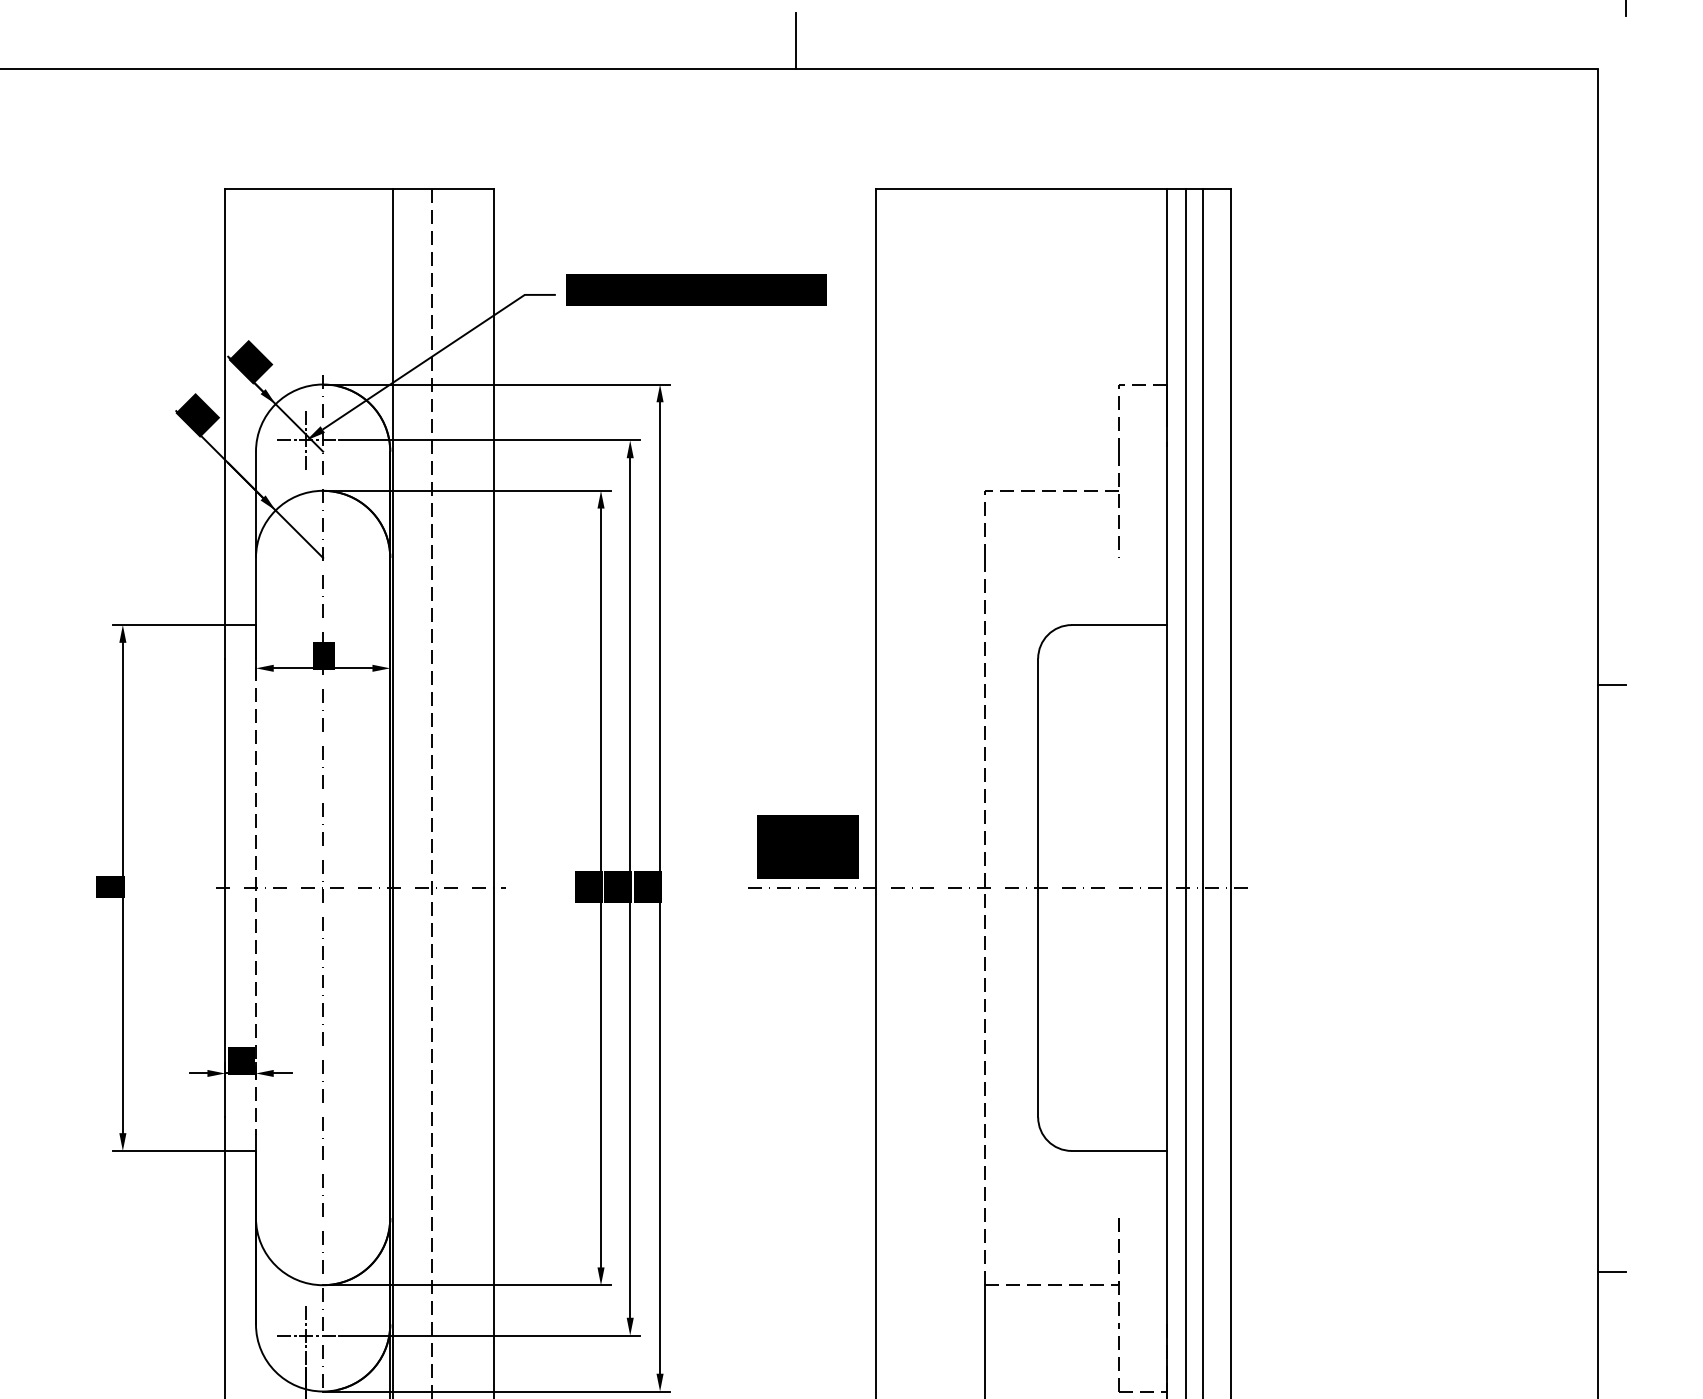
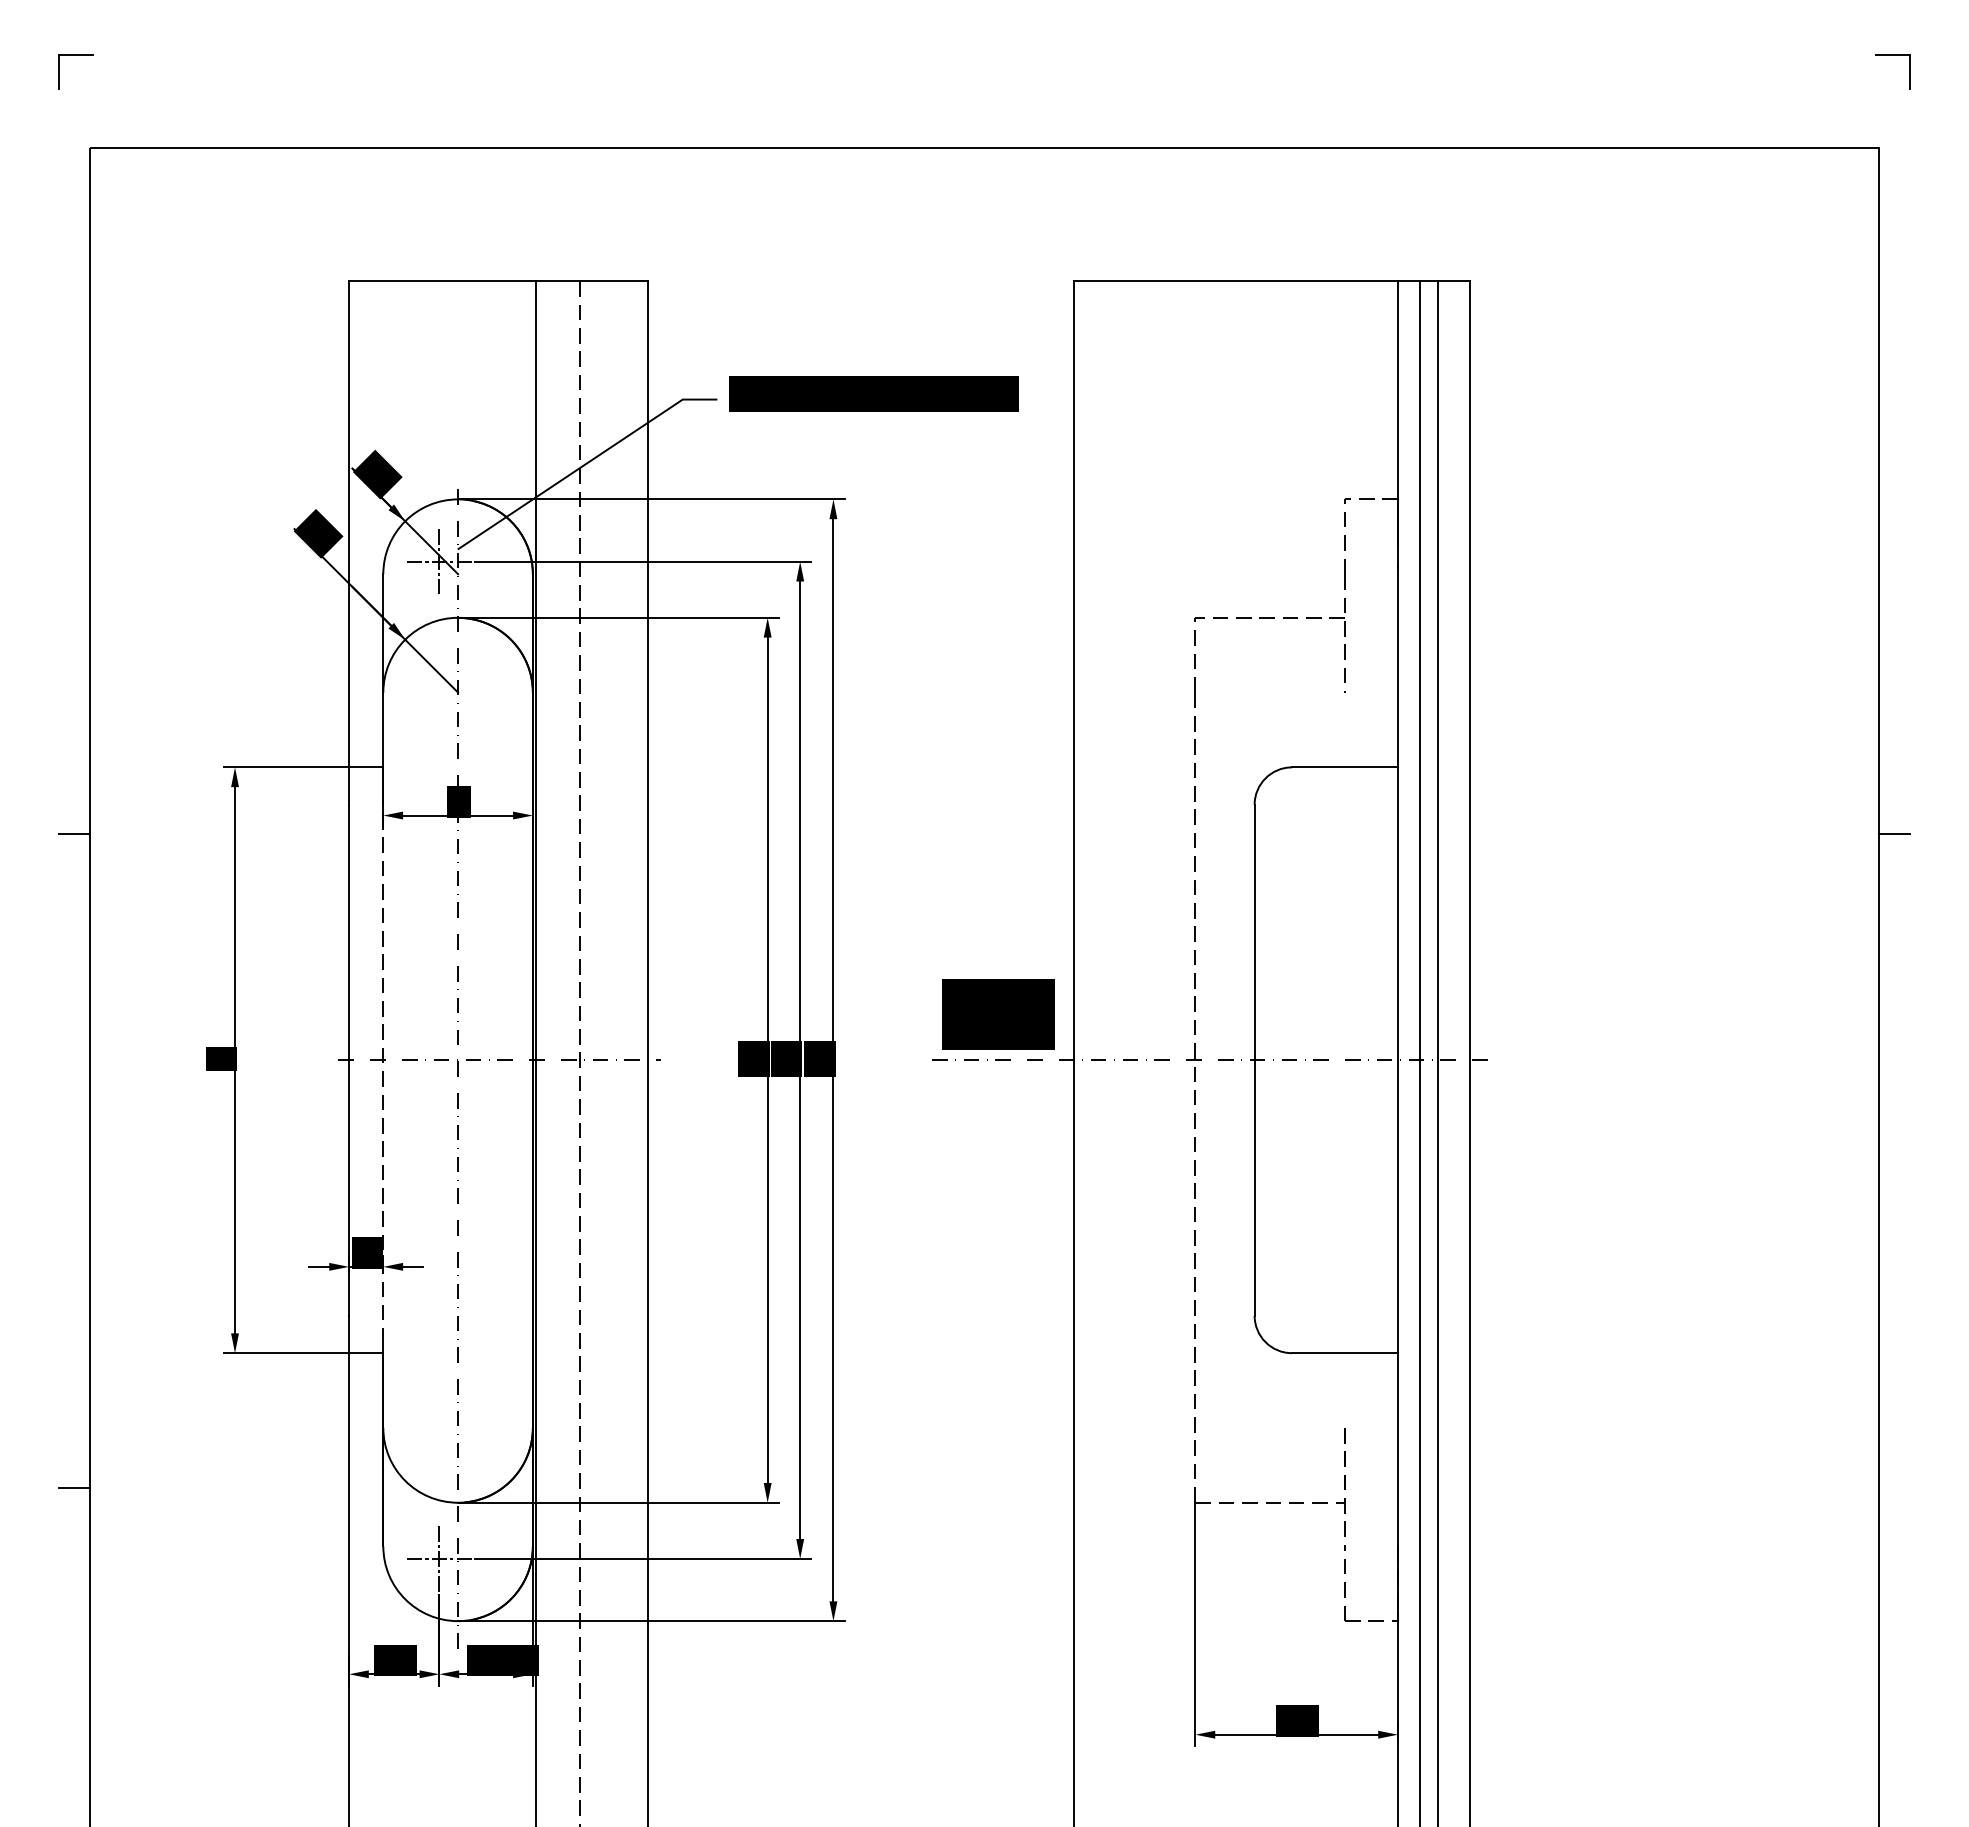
line: (795, 40) -> (984, 116), removed
fill: (315, 433) -> (449, 553), removed
line: (1611, 1272) -> (1893, 1488), removed

